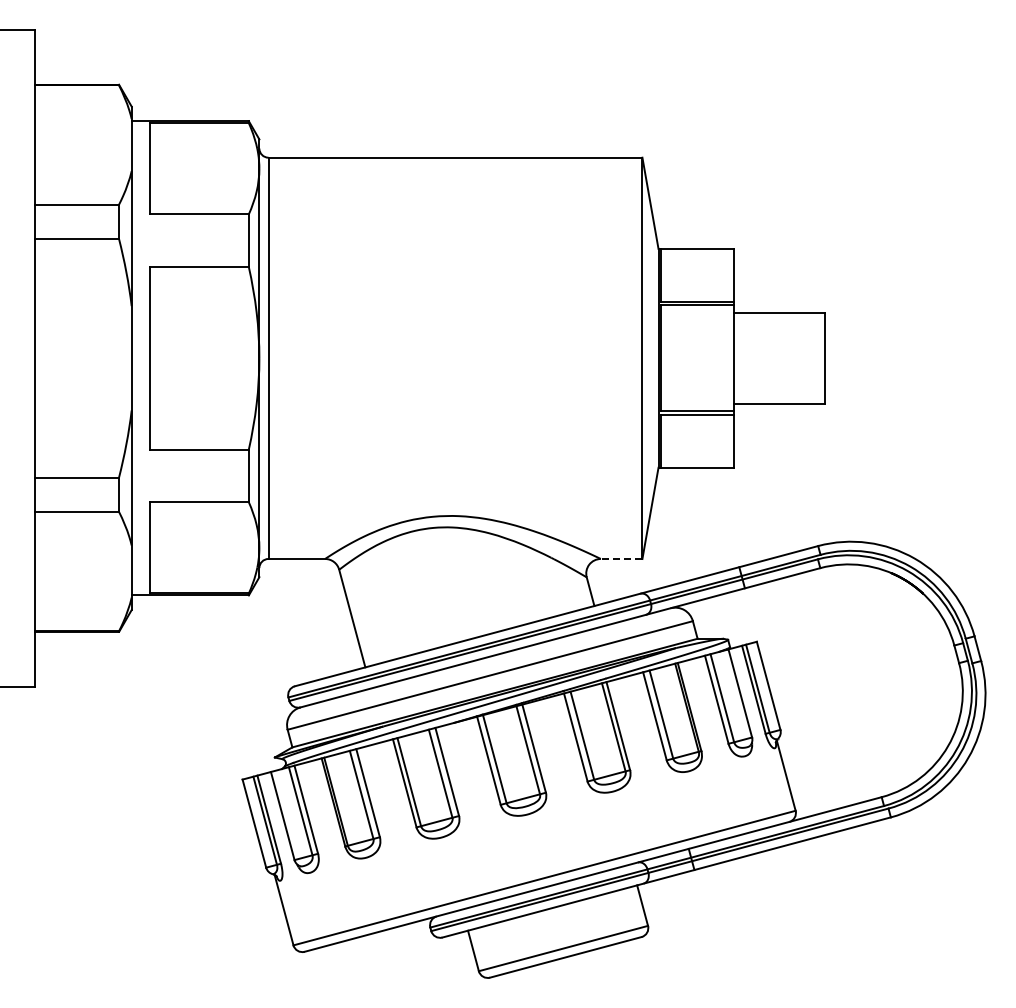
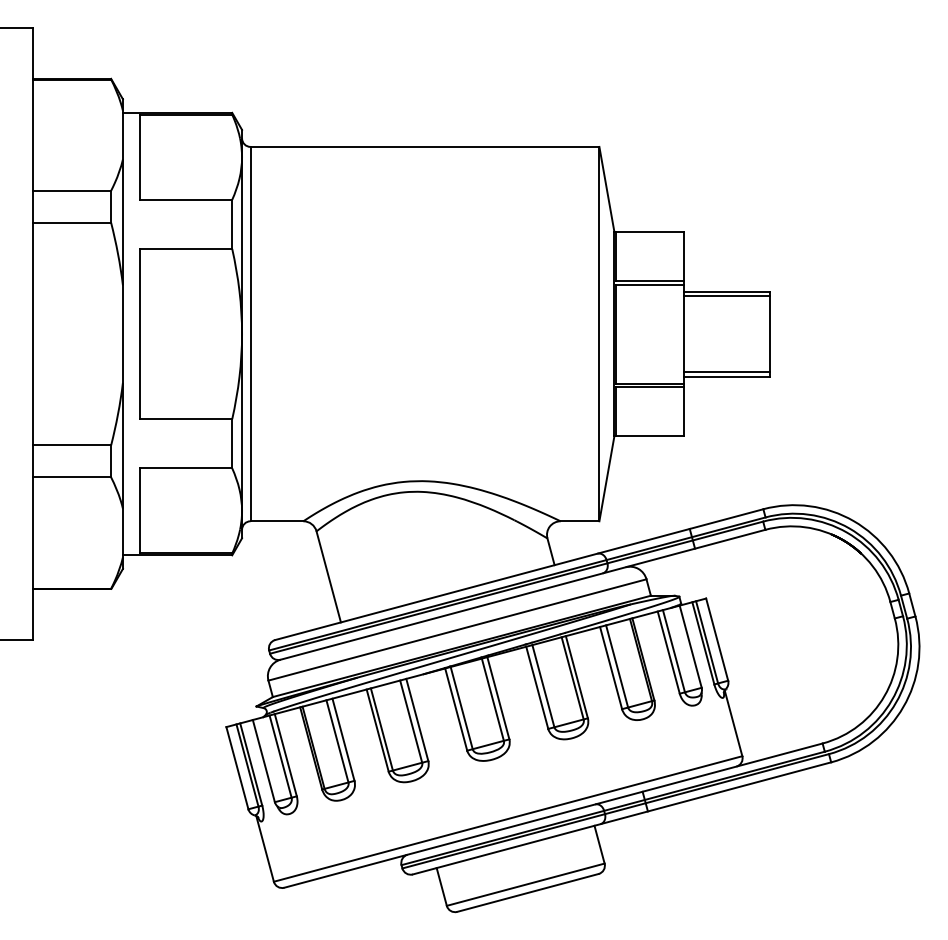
line: (778, 317) -> (726, 296), added
line: (778, 399) -> (726, 372), added
line: (621, 558) -> (579, 520), dashed -> solid

